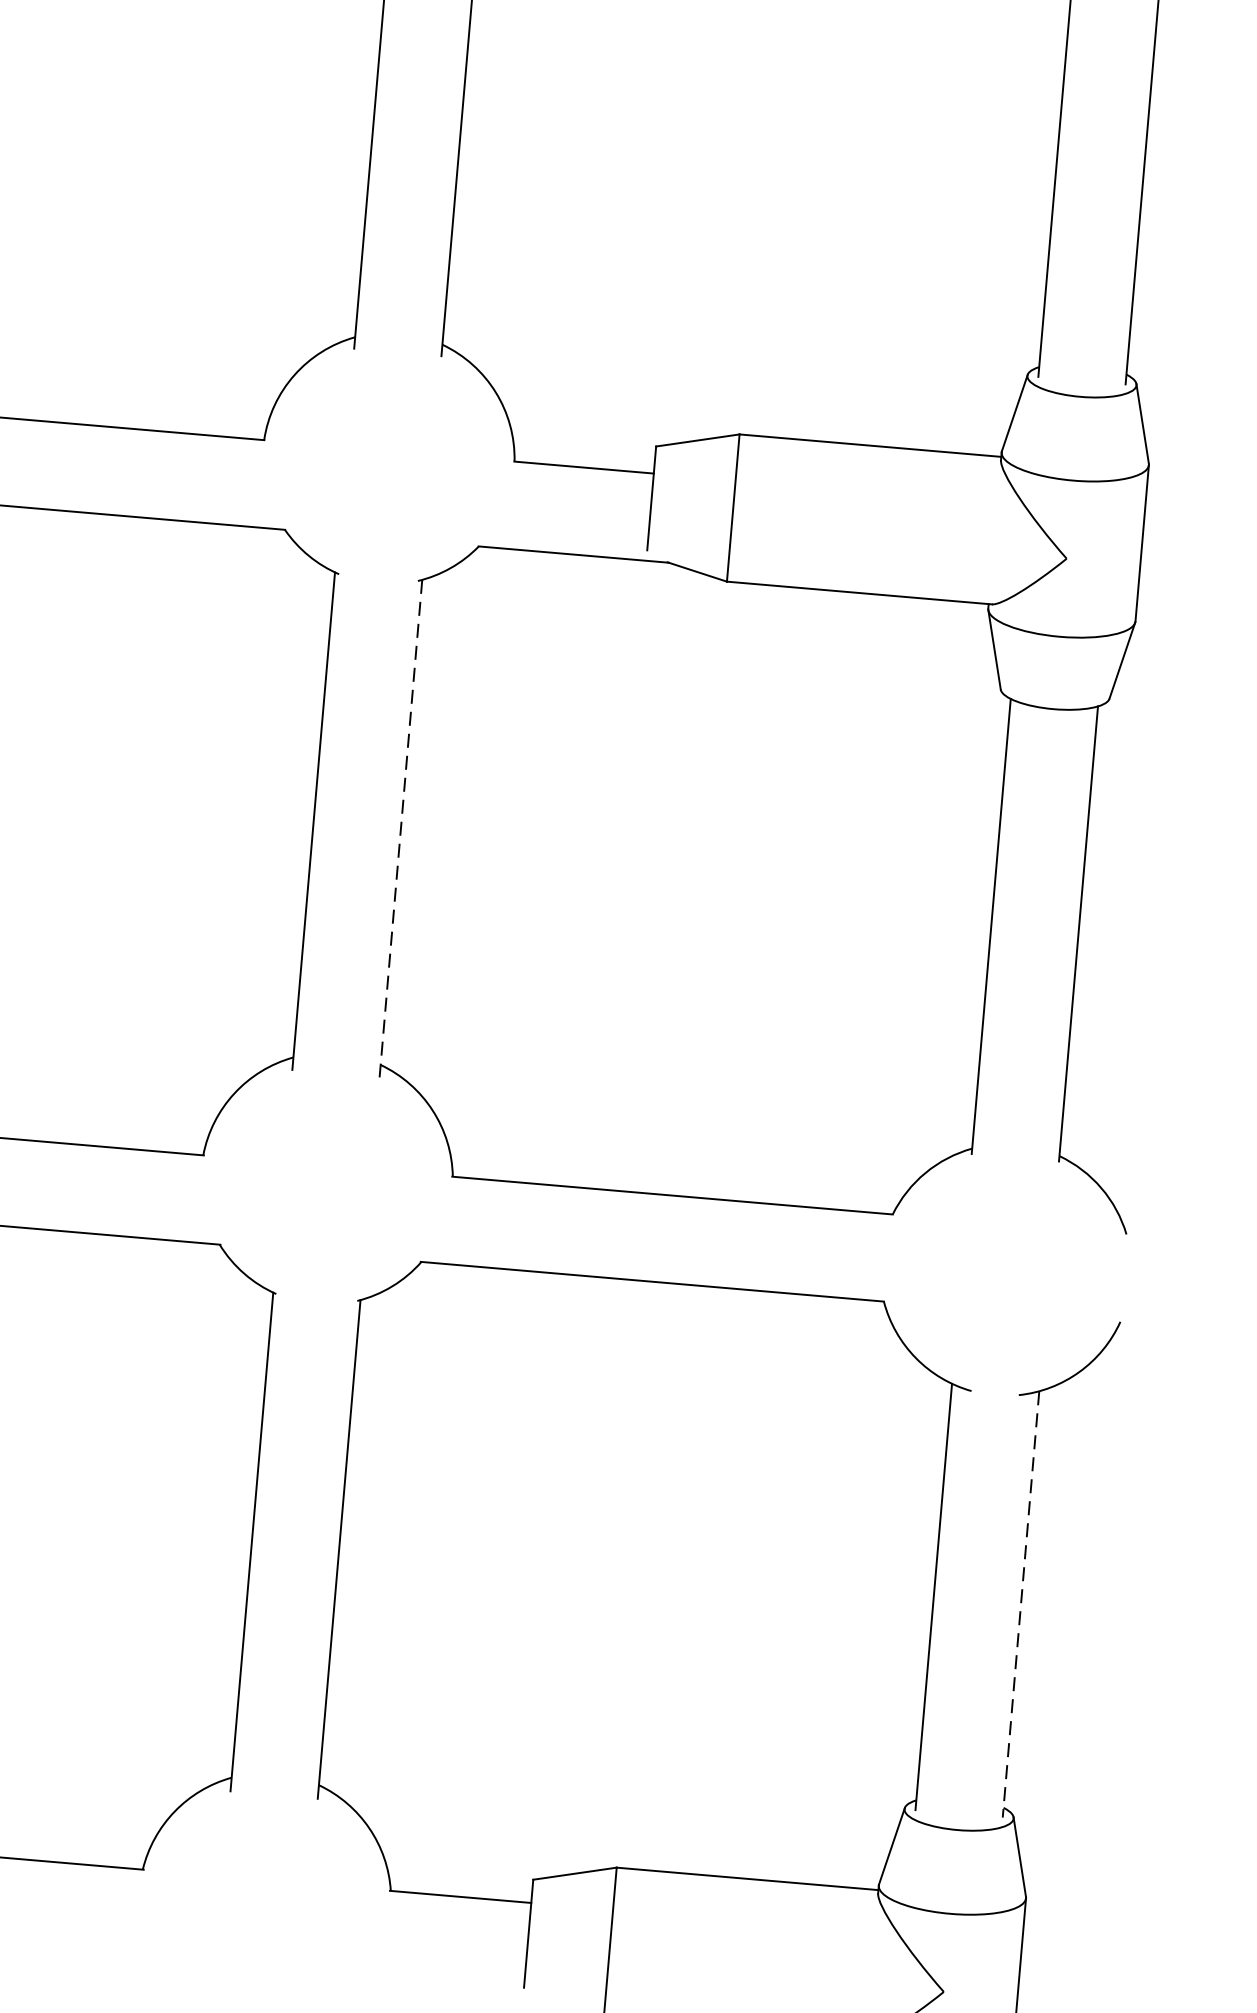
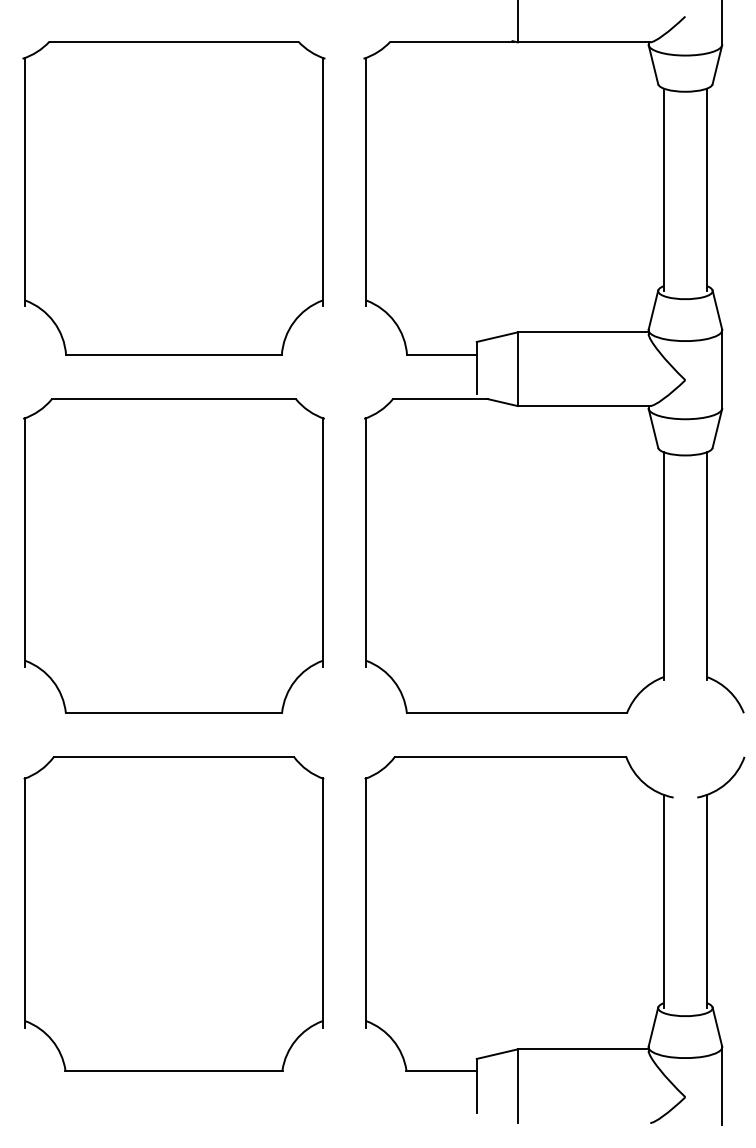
line: (401, 830) -> (366, 543), dashed -> solid
line: (1021, 1604) -> (707, 901), dashed -> solid

